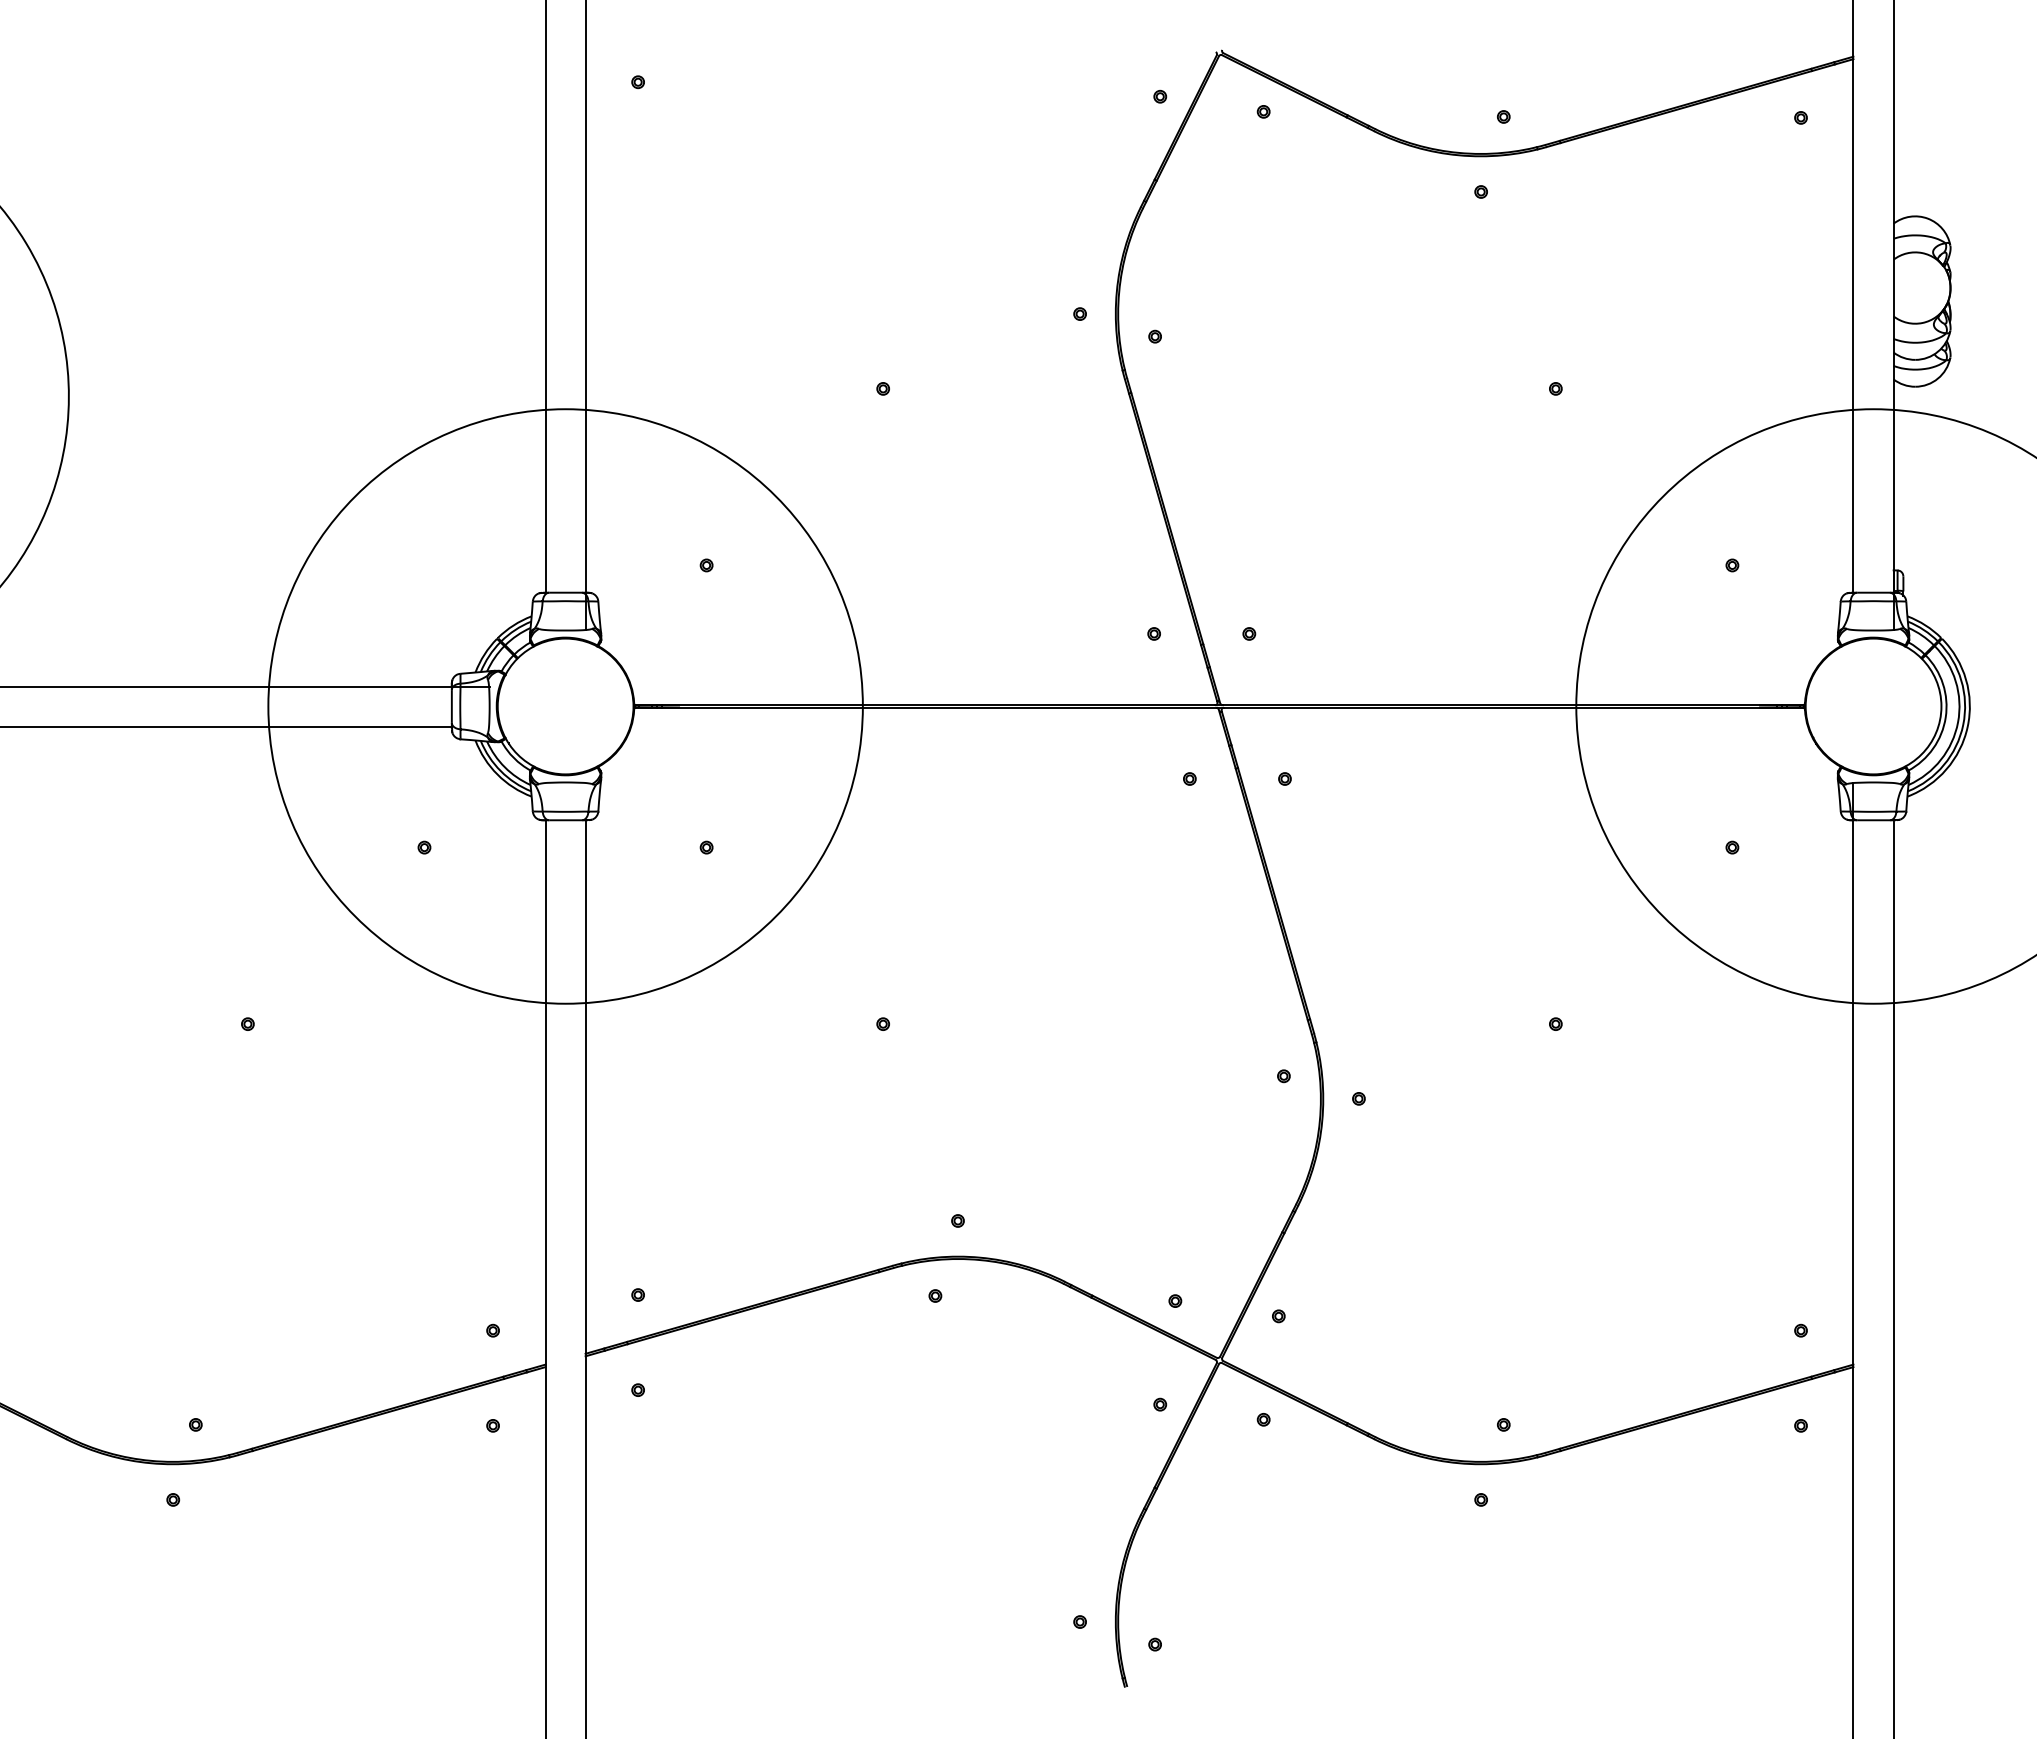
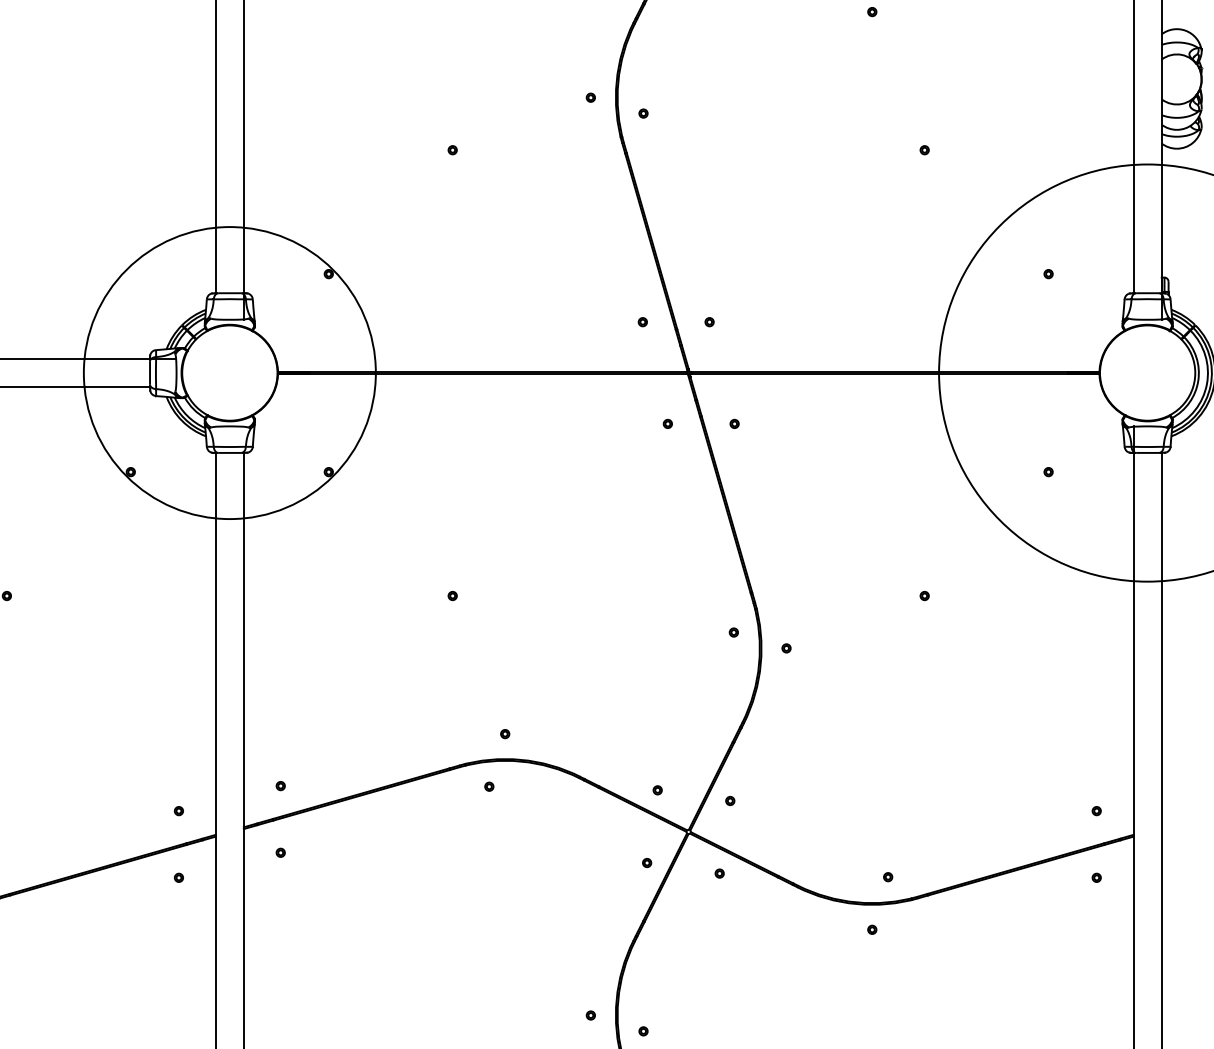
circle: (565, 706) -> (229, 373), size x0.7

